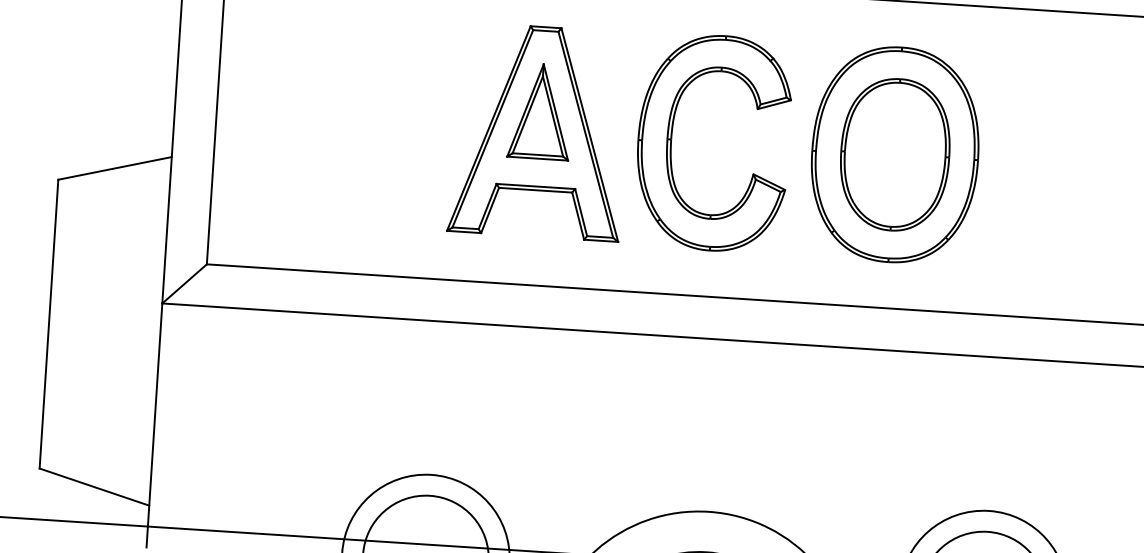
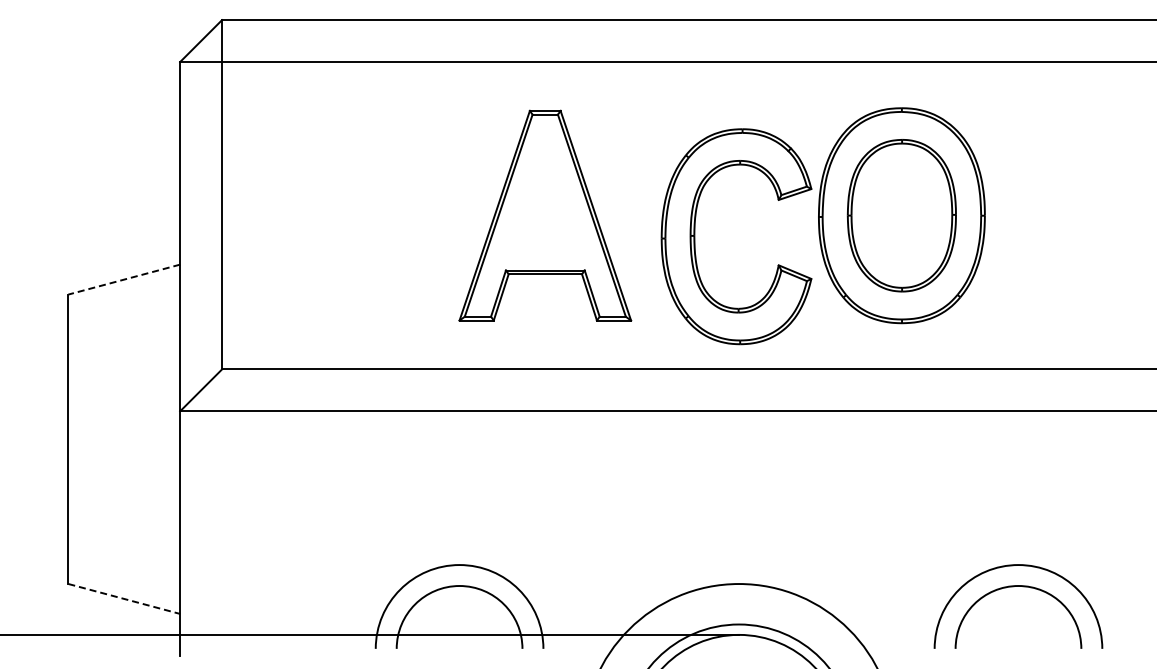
part: (539, 111) -> (544, 195), removed
part: (672, 140) -> (695, 236), moved
line: (115, 168) -> (124, 279), solid -> dashed
line: (94, 486) -> (124, 598), solid -> dashed

